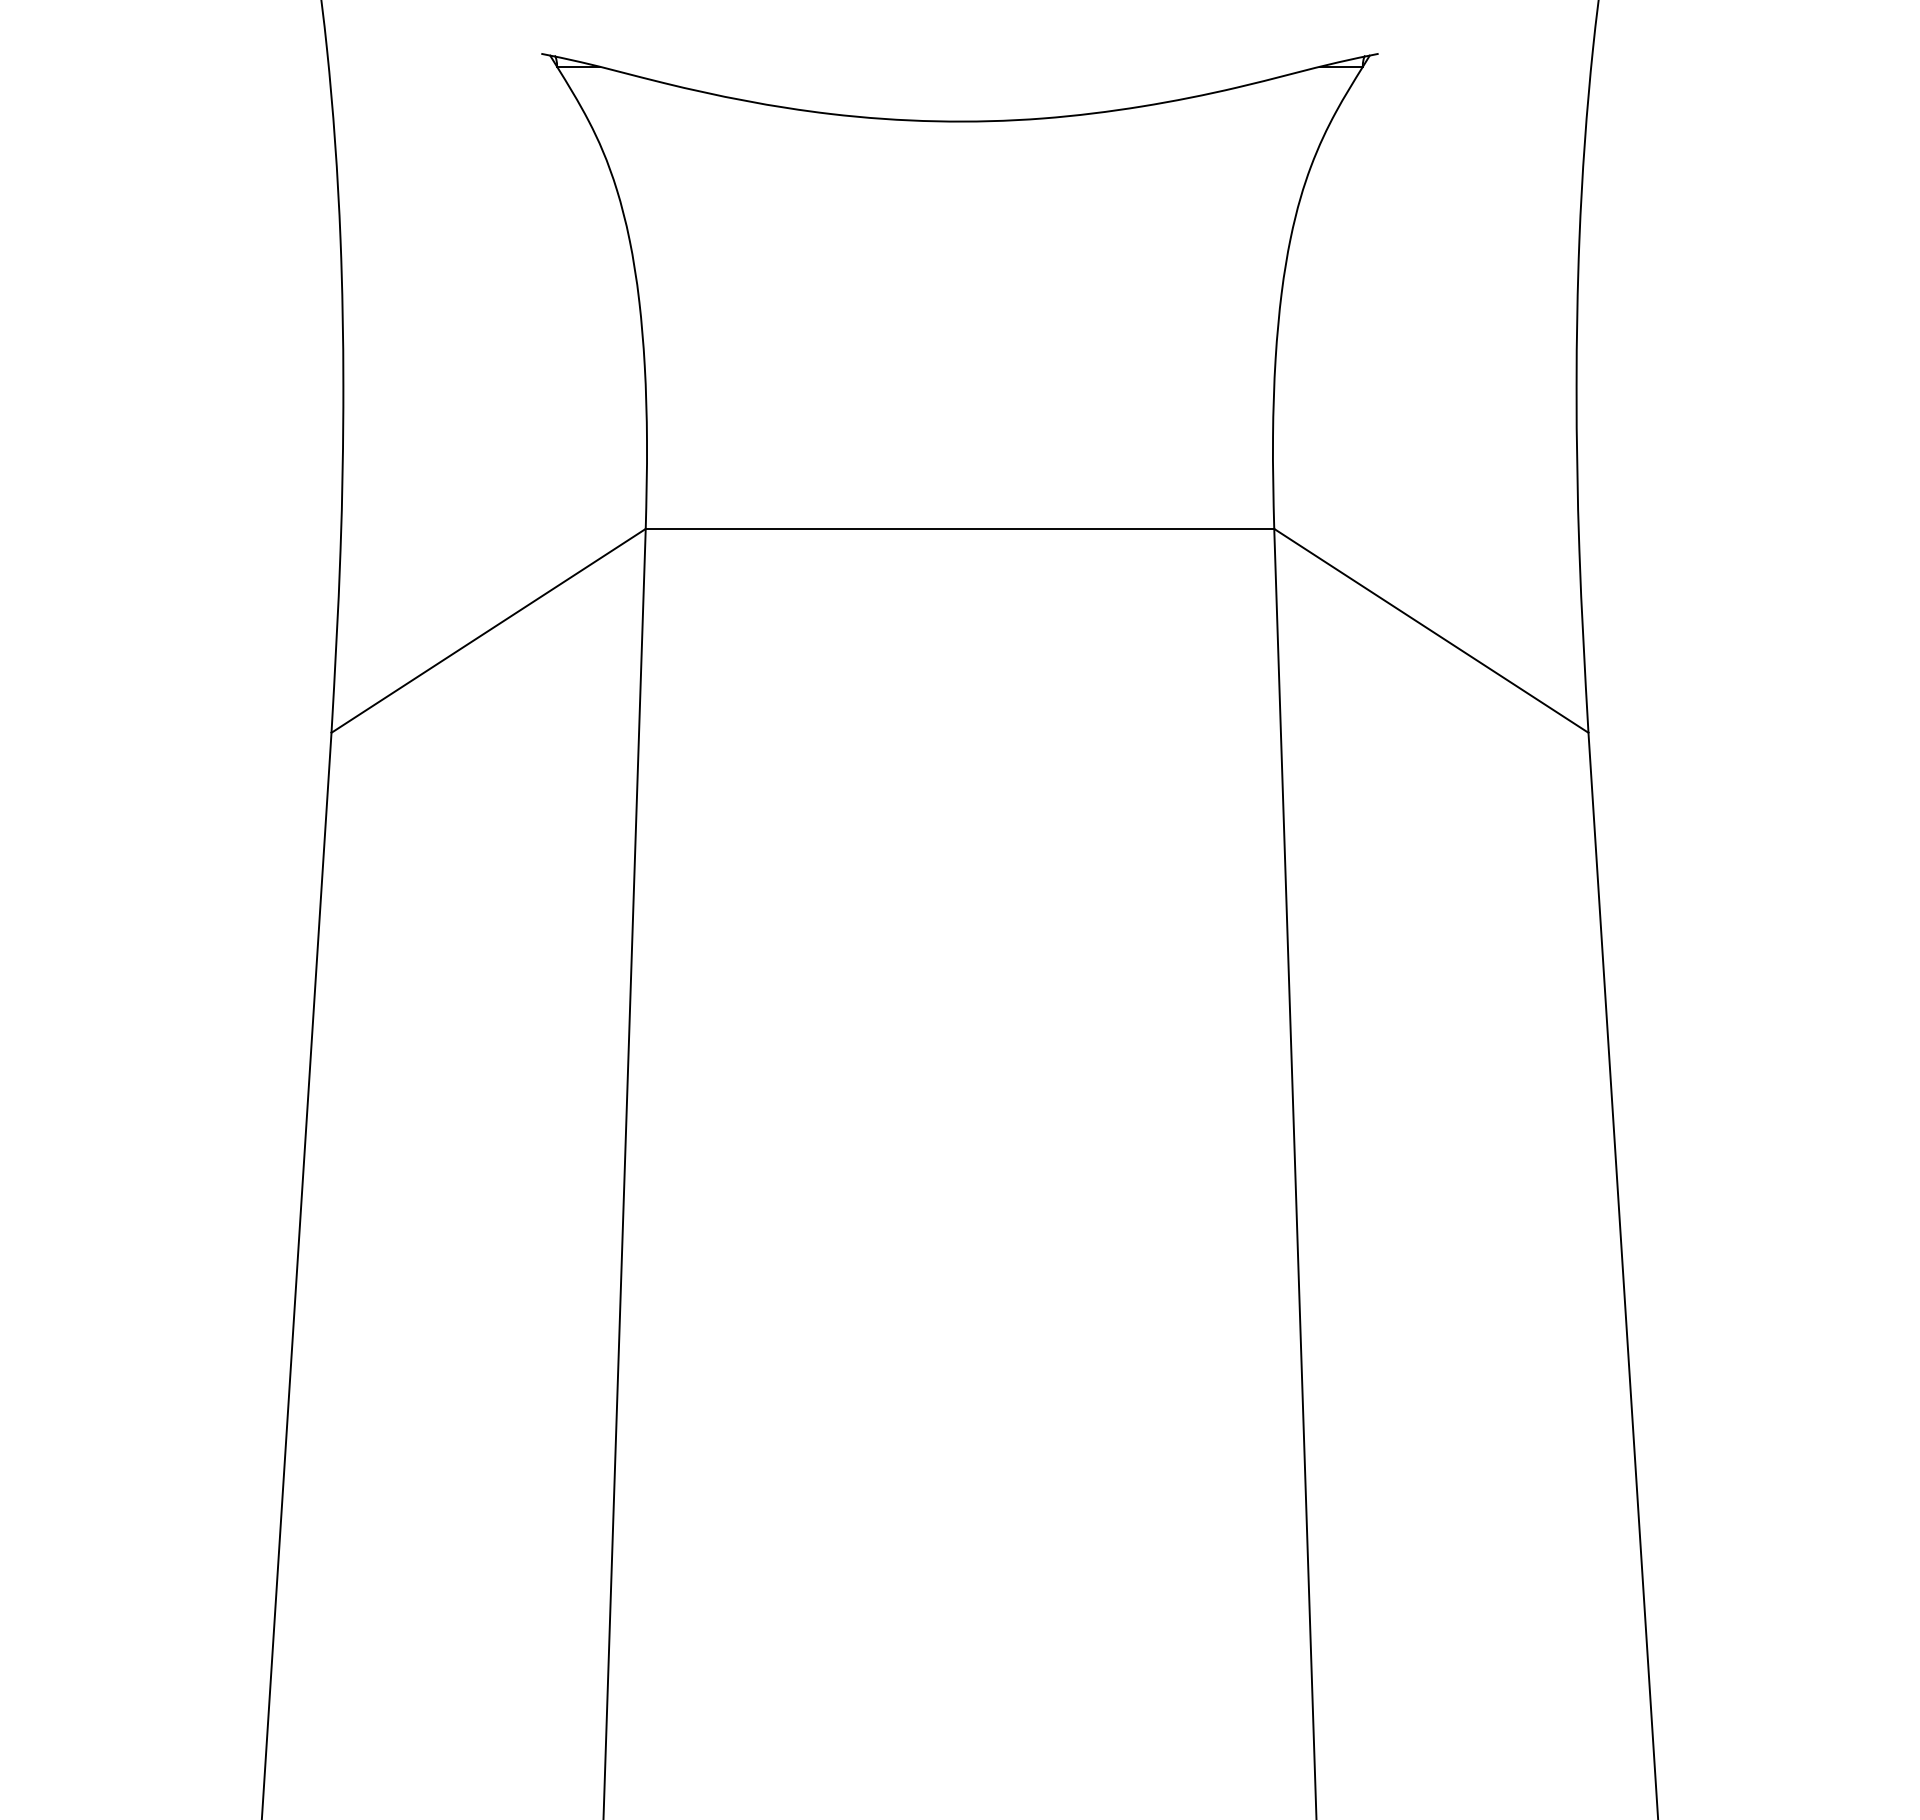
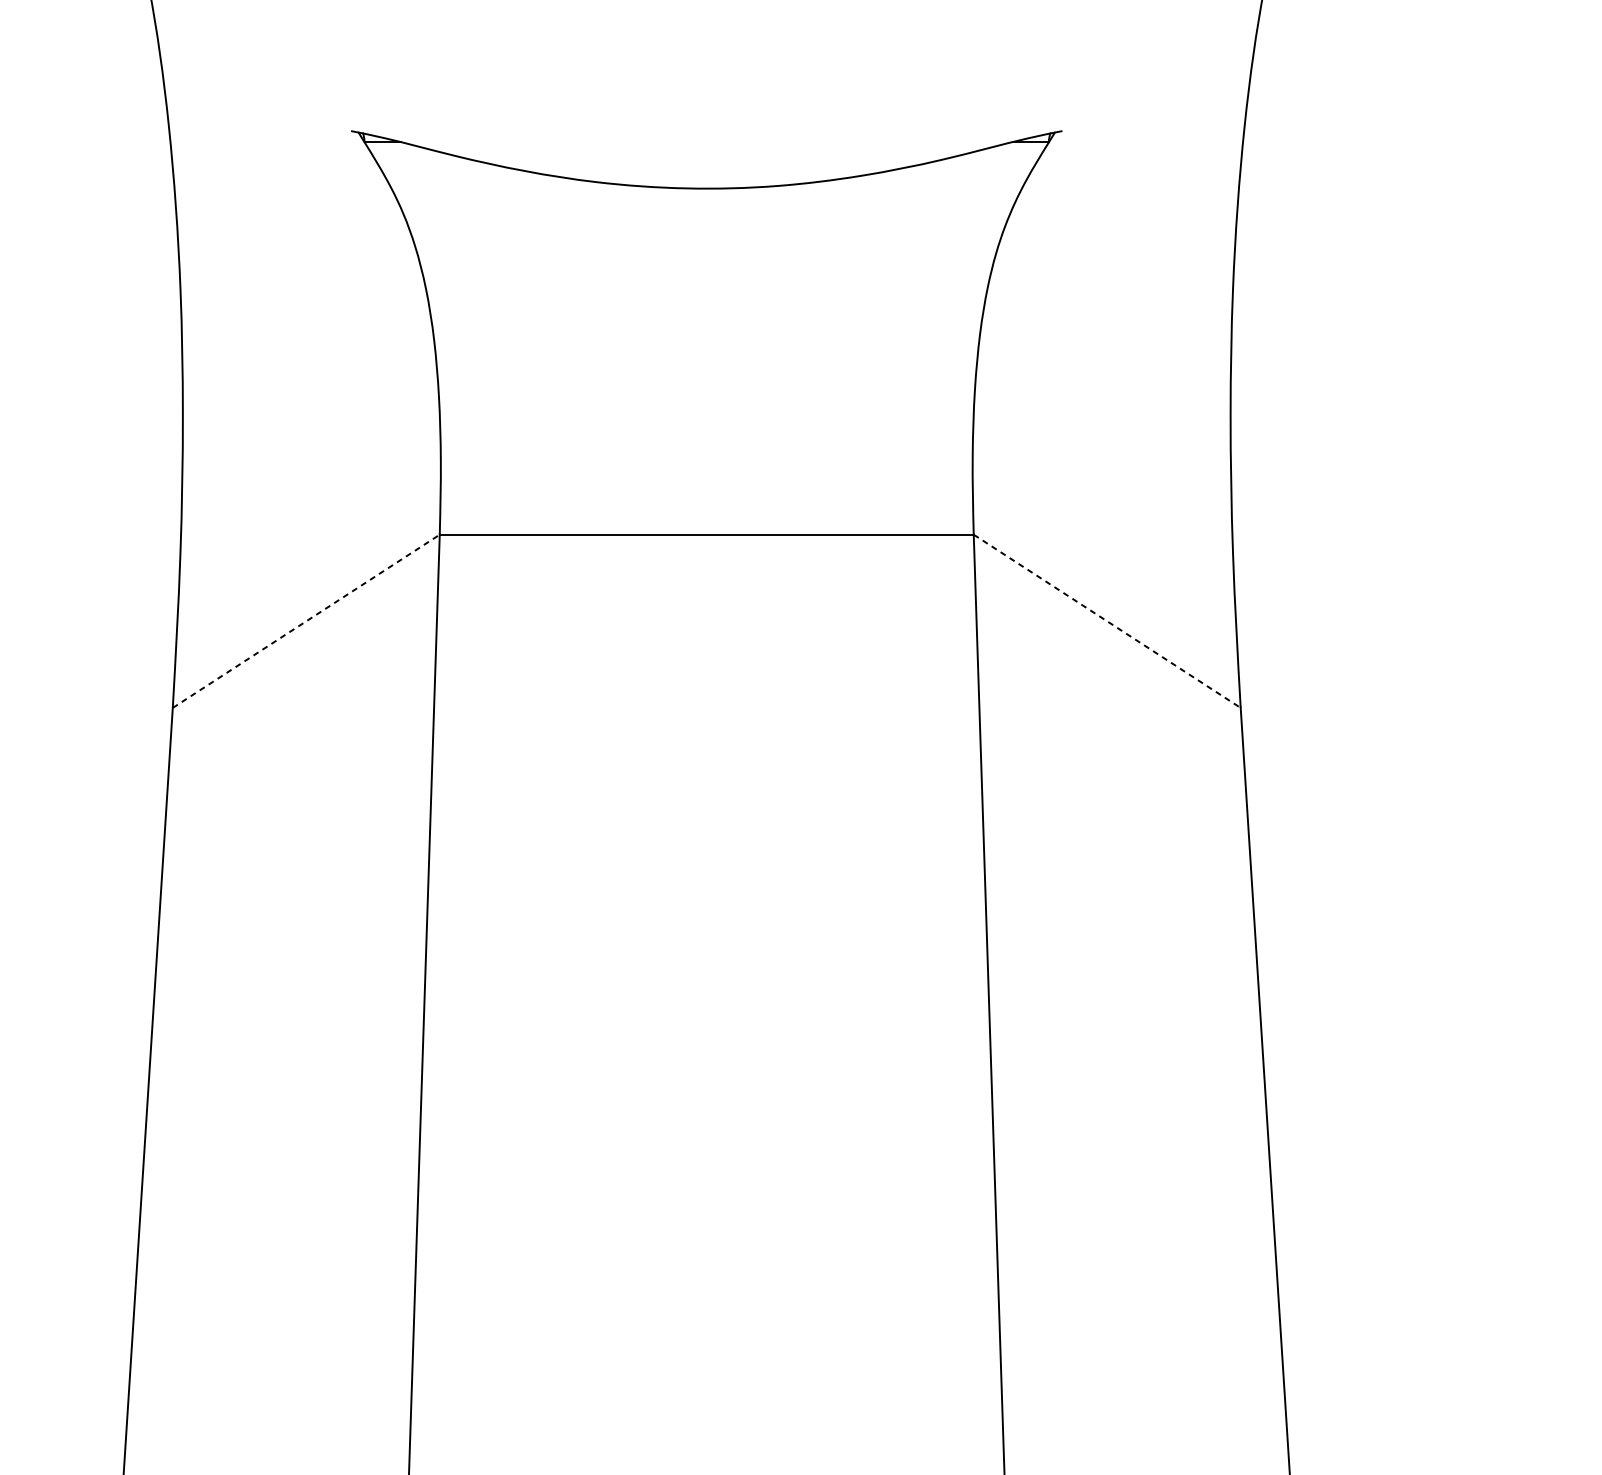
line: (489, 630) -> (307, 621), solid -> dashed
line: (1431, 631) -> (1107, 621), solid -> dashed

